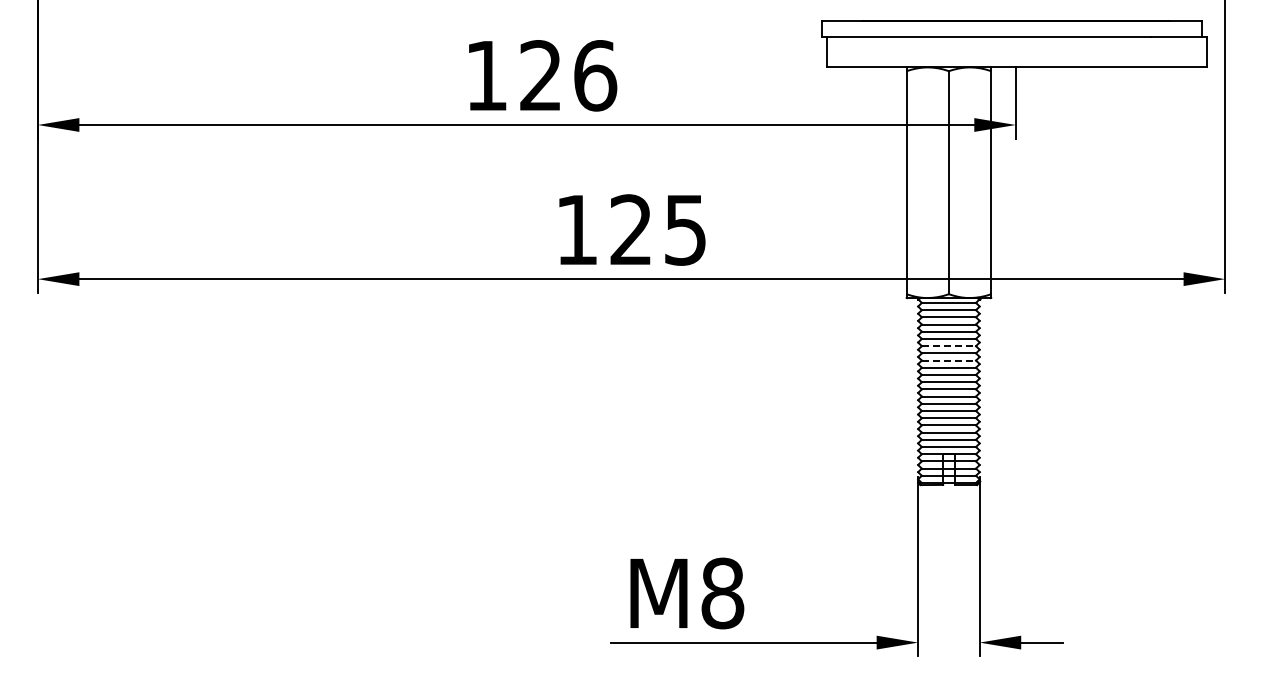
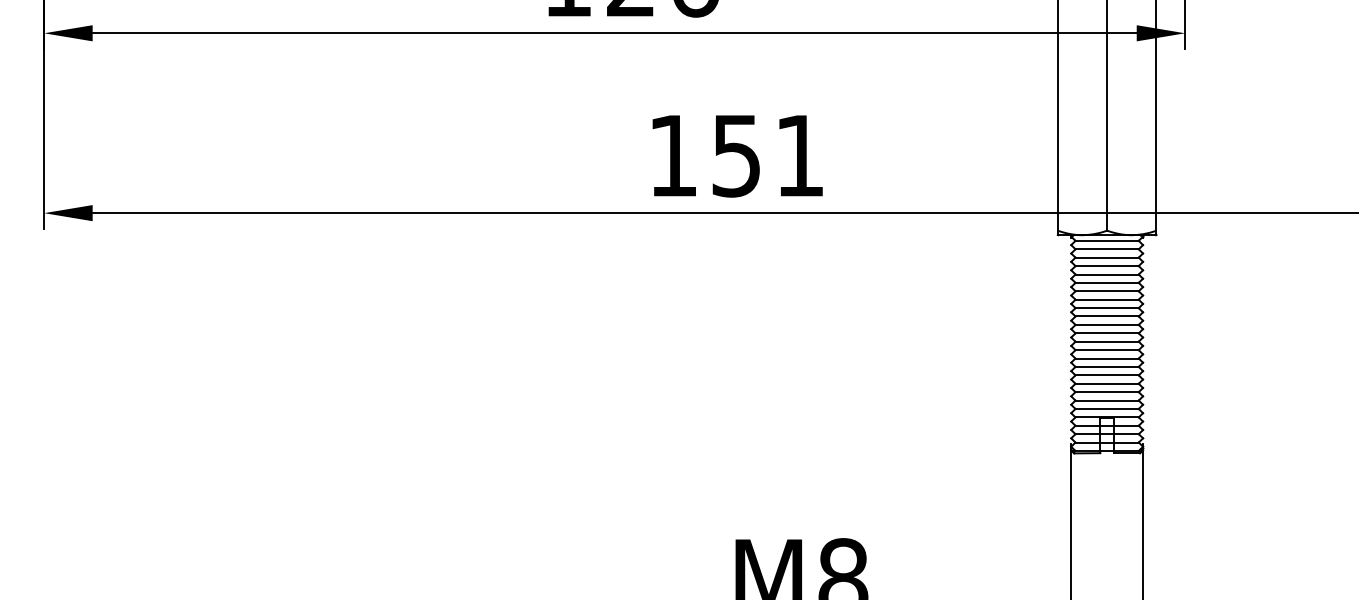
text: (657, 229) -> (767, 155), 125 -> 151
line: (949, 346) -> (1107, 291), dashed -> solid
line: (949, 360) -> (1107, 308), dashed -> solid

